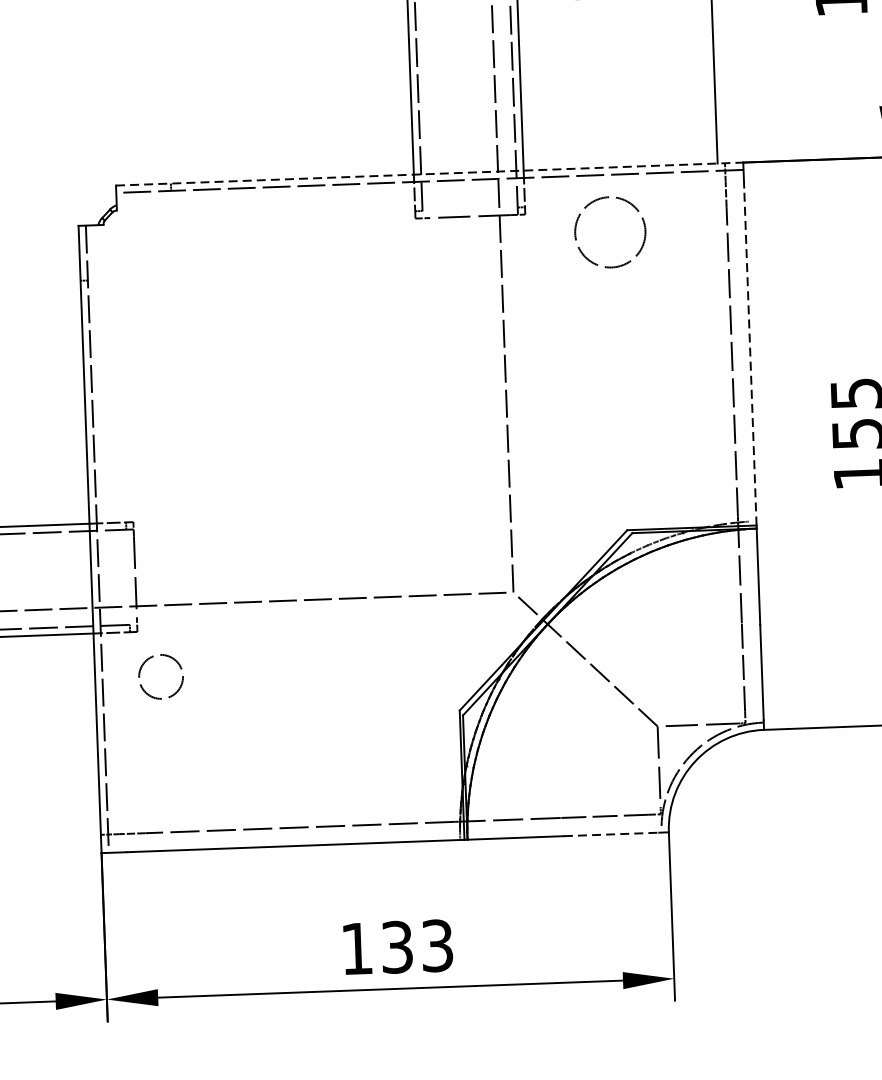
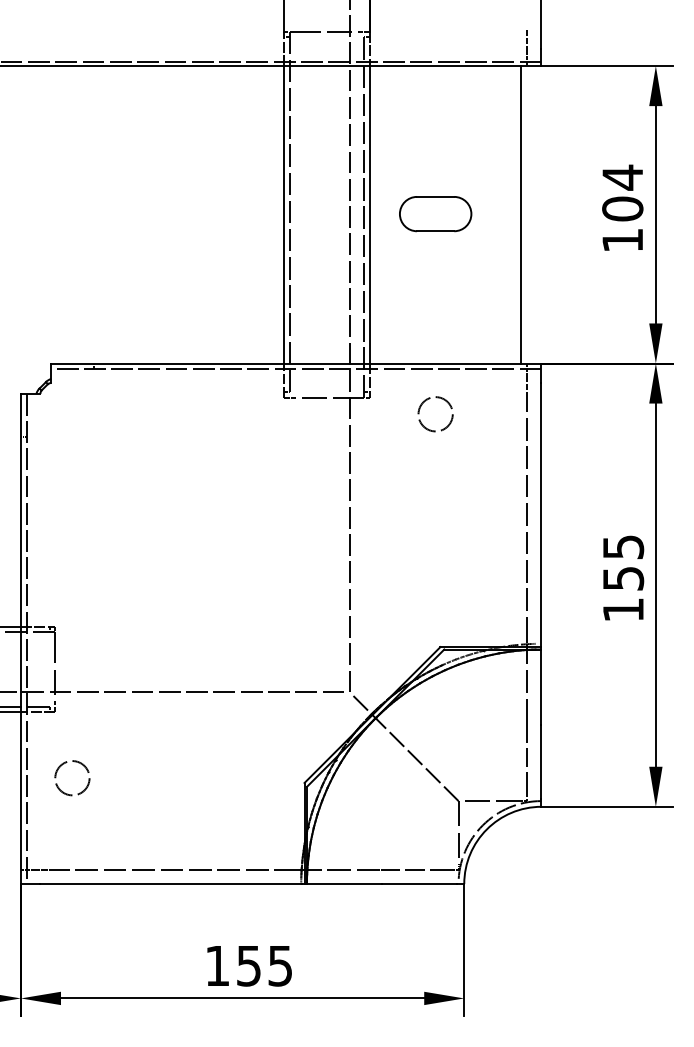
line: (429, 174) -> (296, 363), dashed -> solid
circle: (610, 232) -> (435, 414), size x0.62
line: (750, 355) -> (541, 514), dashed -> solid
circle: (161, 677) -> (72, 778), moved
line: (611, 835) -> (419, 884), dashed -> solid
text: (417, 945) -> (264, 965), 133 -> 155

